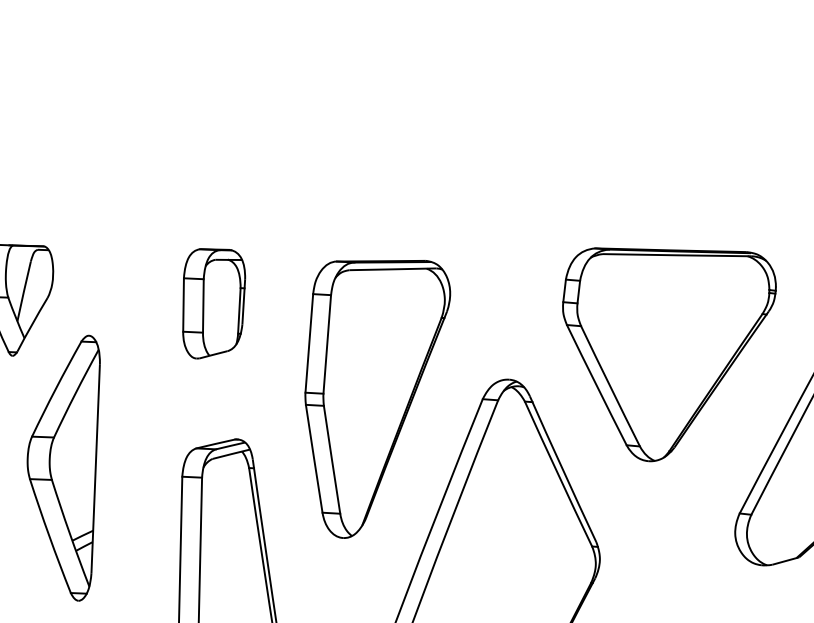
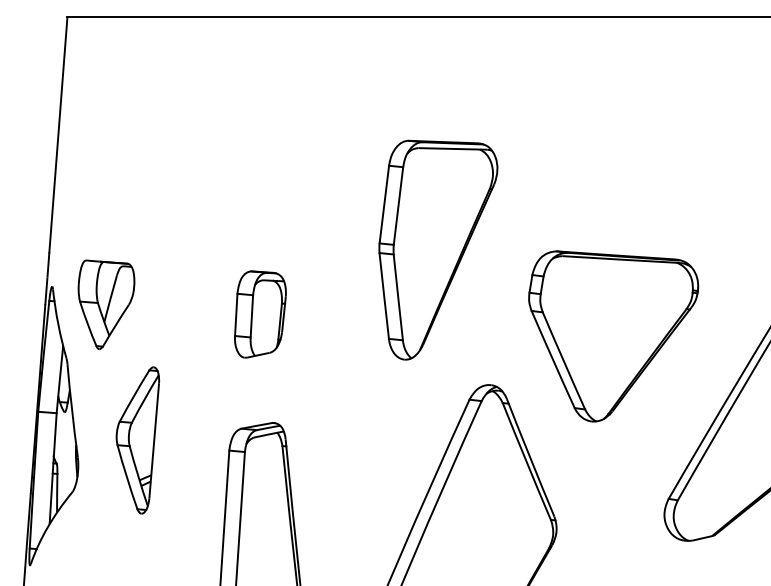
part: (671, 352) -> (613, 336), moved
part: (380, 397) -> (438, 249), moved
part: (65, 469) -> (137, 440), size x0.7

